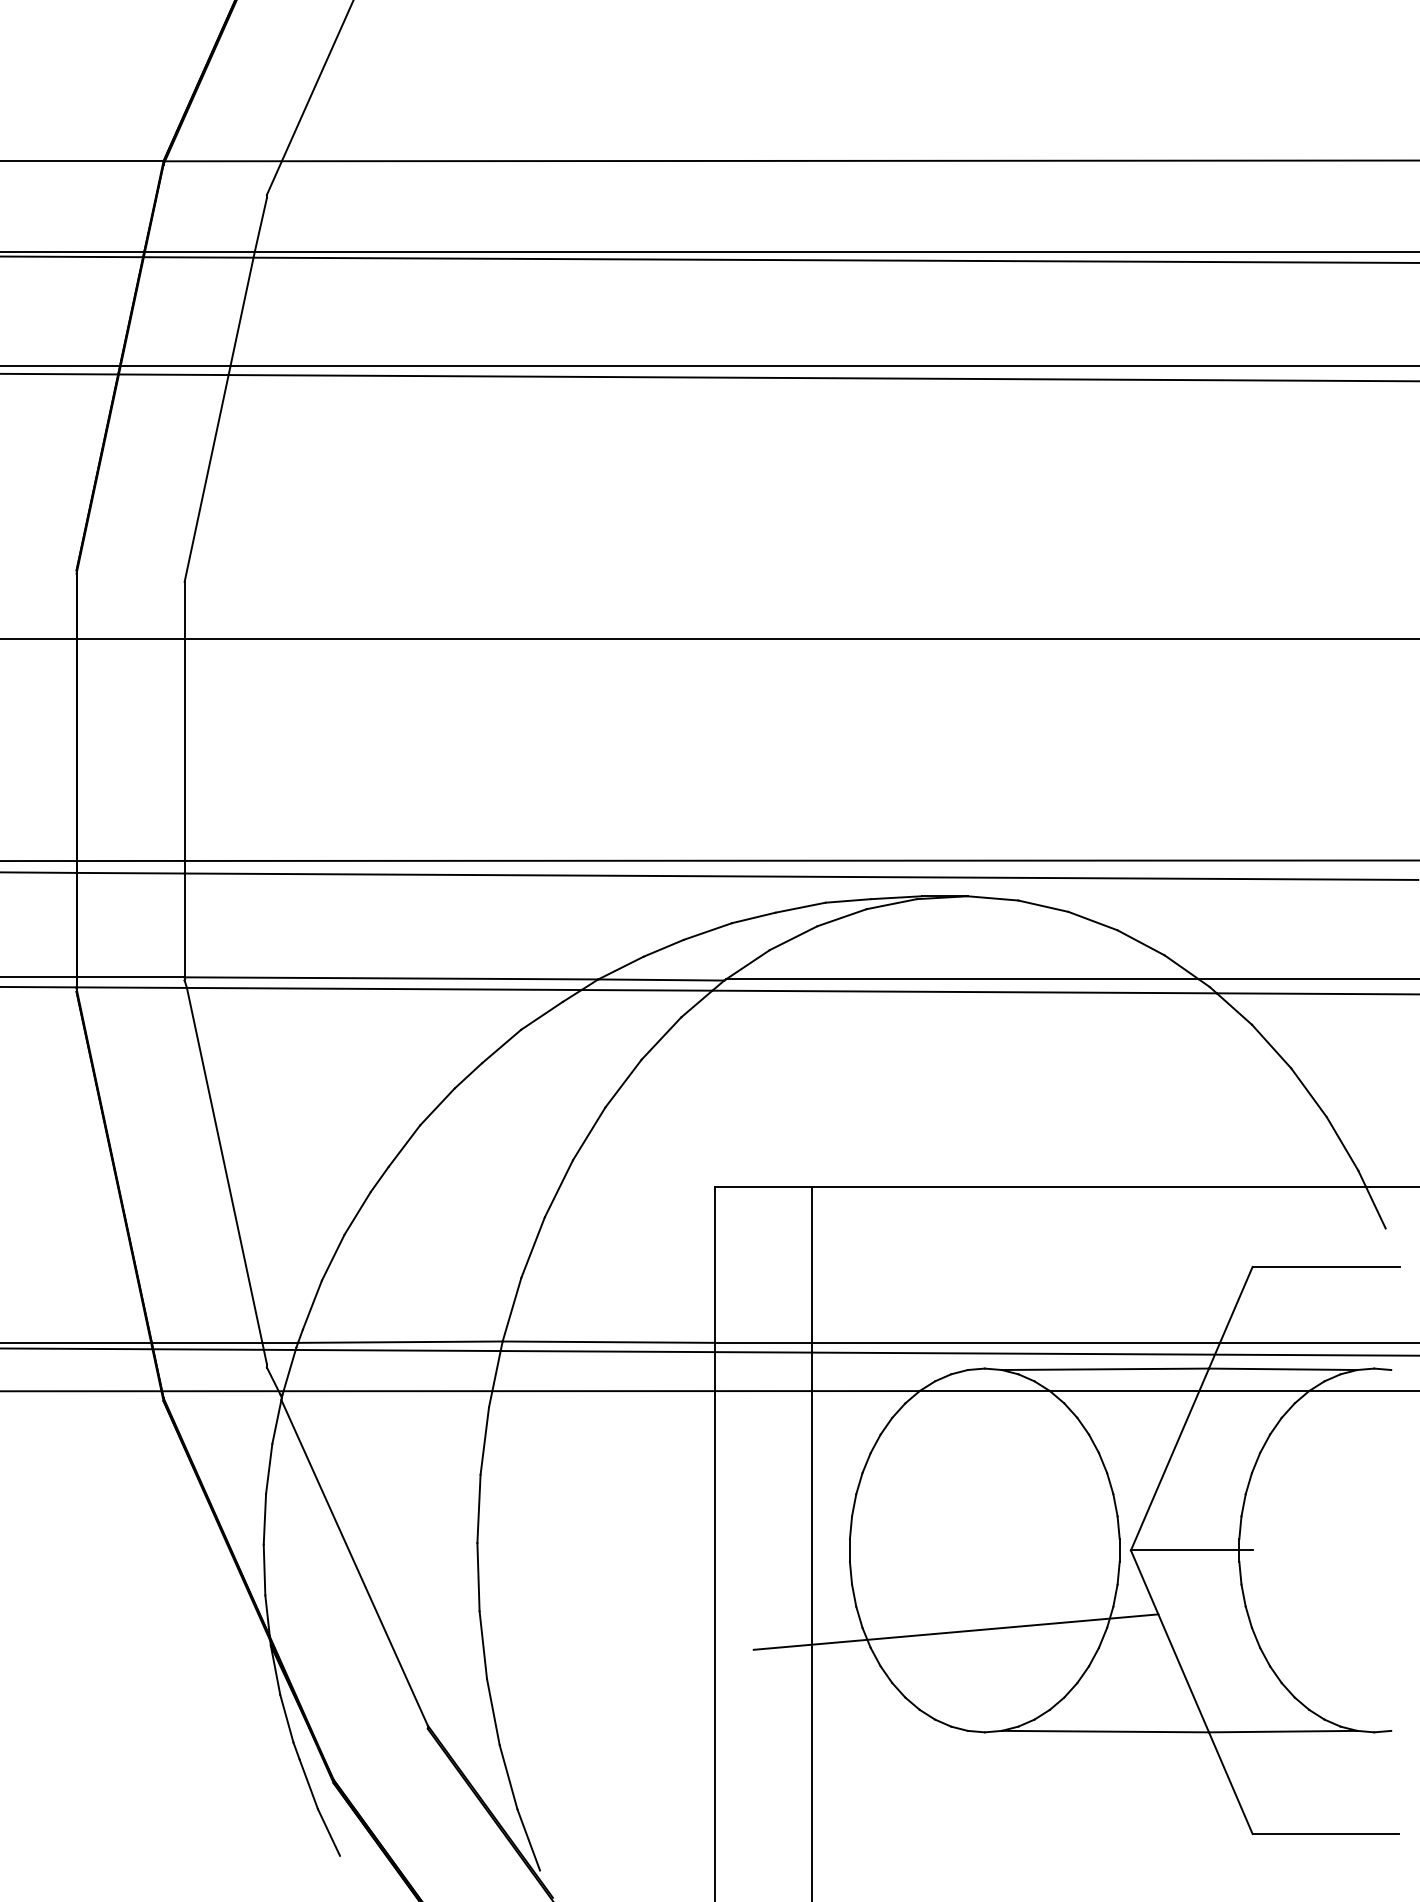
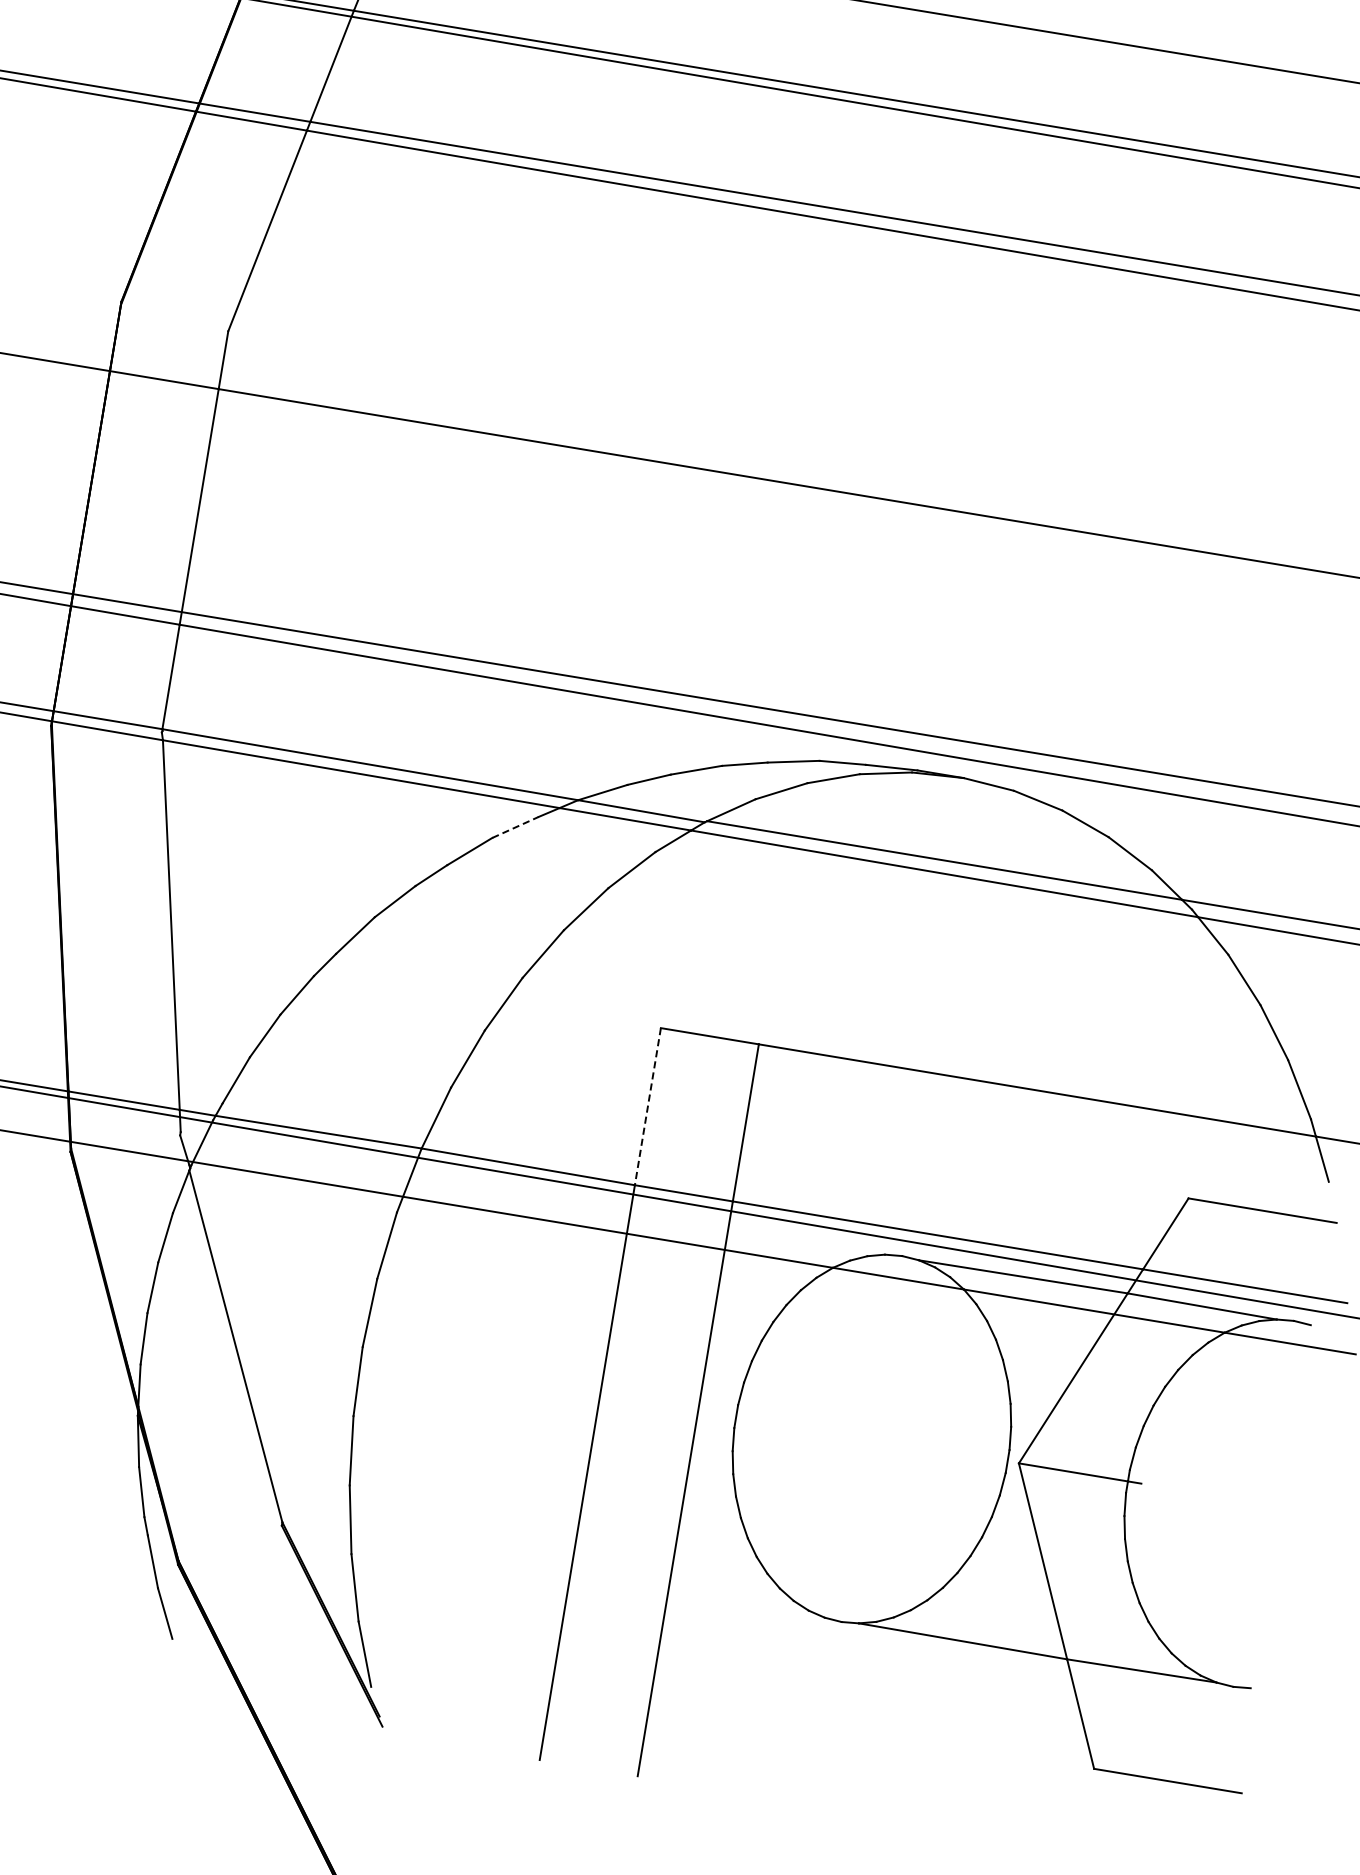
line: (542, 1015) -> (516, 827), solid -> dashed
line: (714, 1265) -> (647, 1107), solid -> dashed
line: (955, 1631) -> (828, 1515), removed

